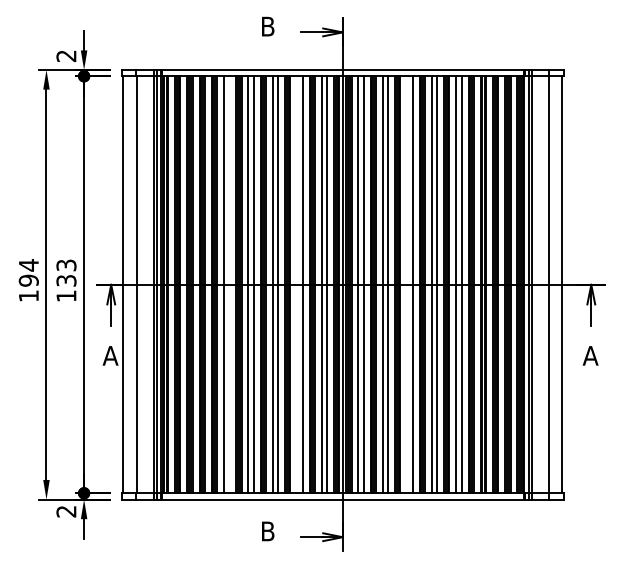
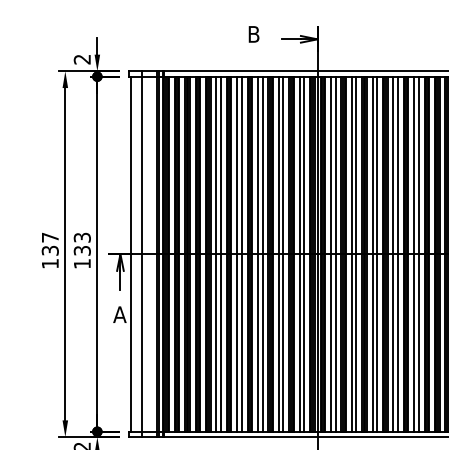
text: (28, 272) -> (50, 243), 194 -> 137
line: (229, 284) -> (221, 253), added
line: (297, 284) -> (279, 253), added
line: (407, 284) -> (372, 253), added

